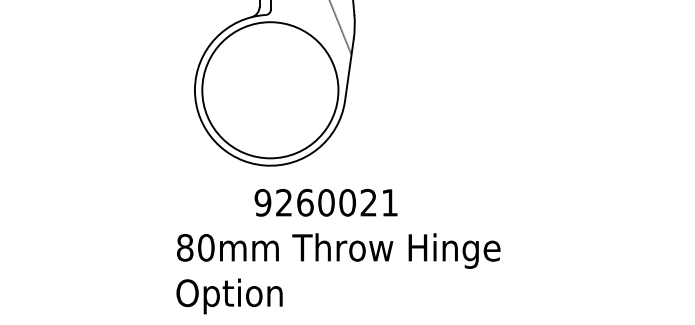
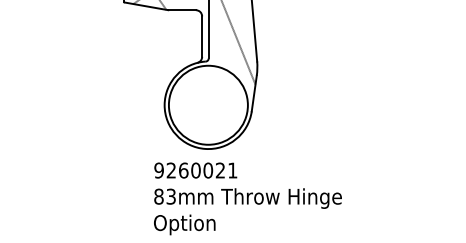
text: (325, 202) -> (195, 170), moved
text: (206, 247) -> (171, 196), 80mm -> 83mm

